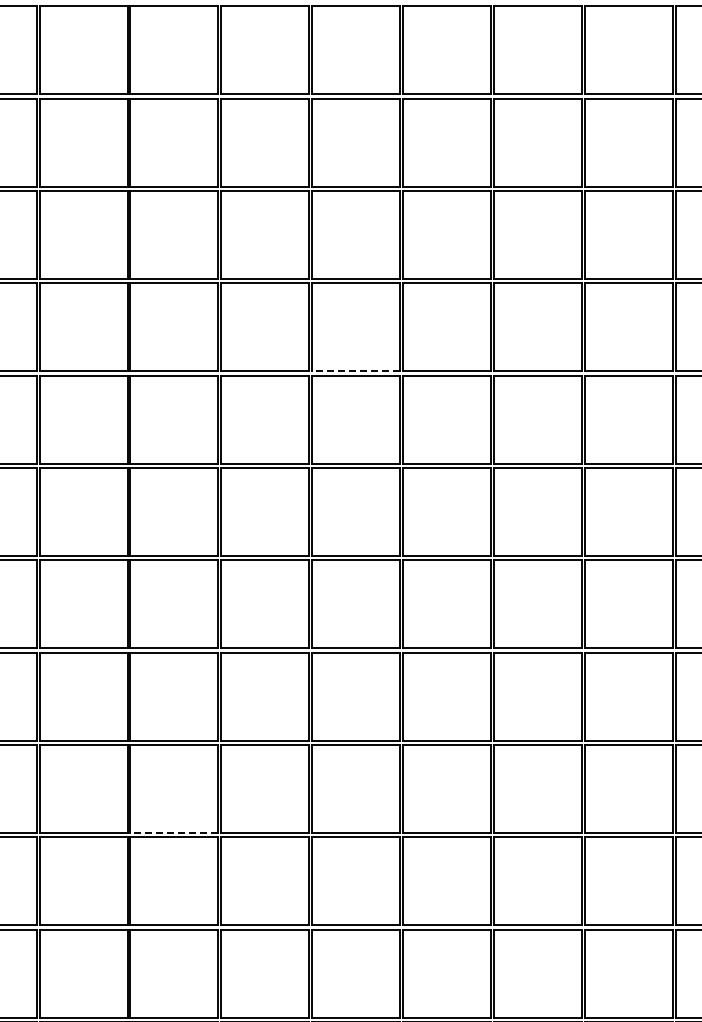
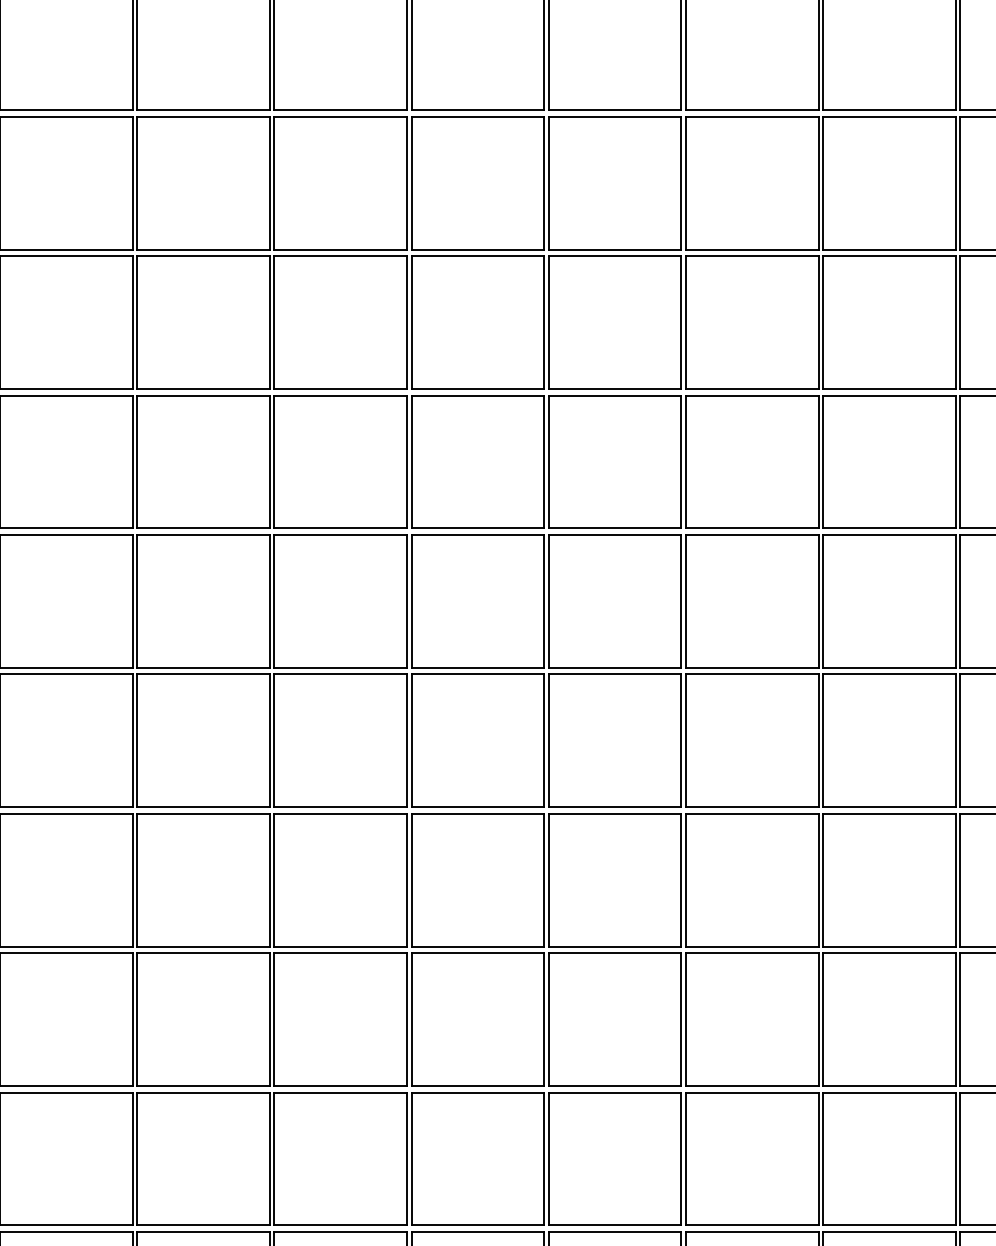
line: (356, 371) -> (615, 250), dashed -> solid
line: (174, 832) -> (340, 946), dashed -> solid

